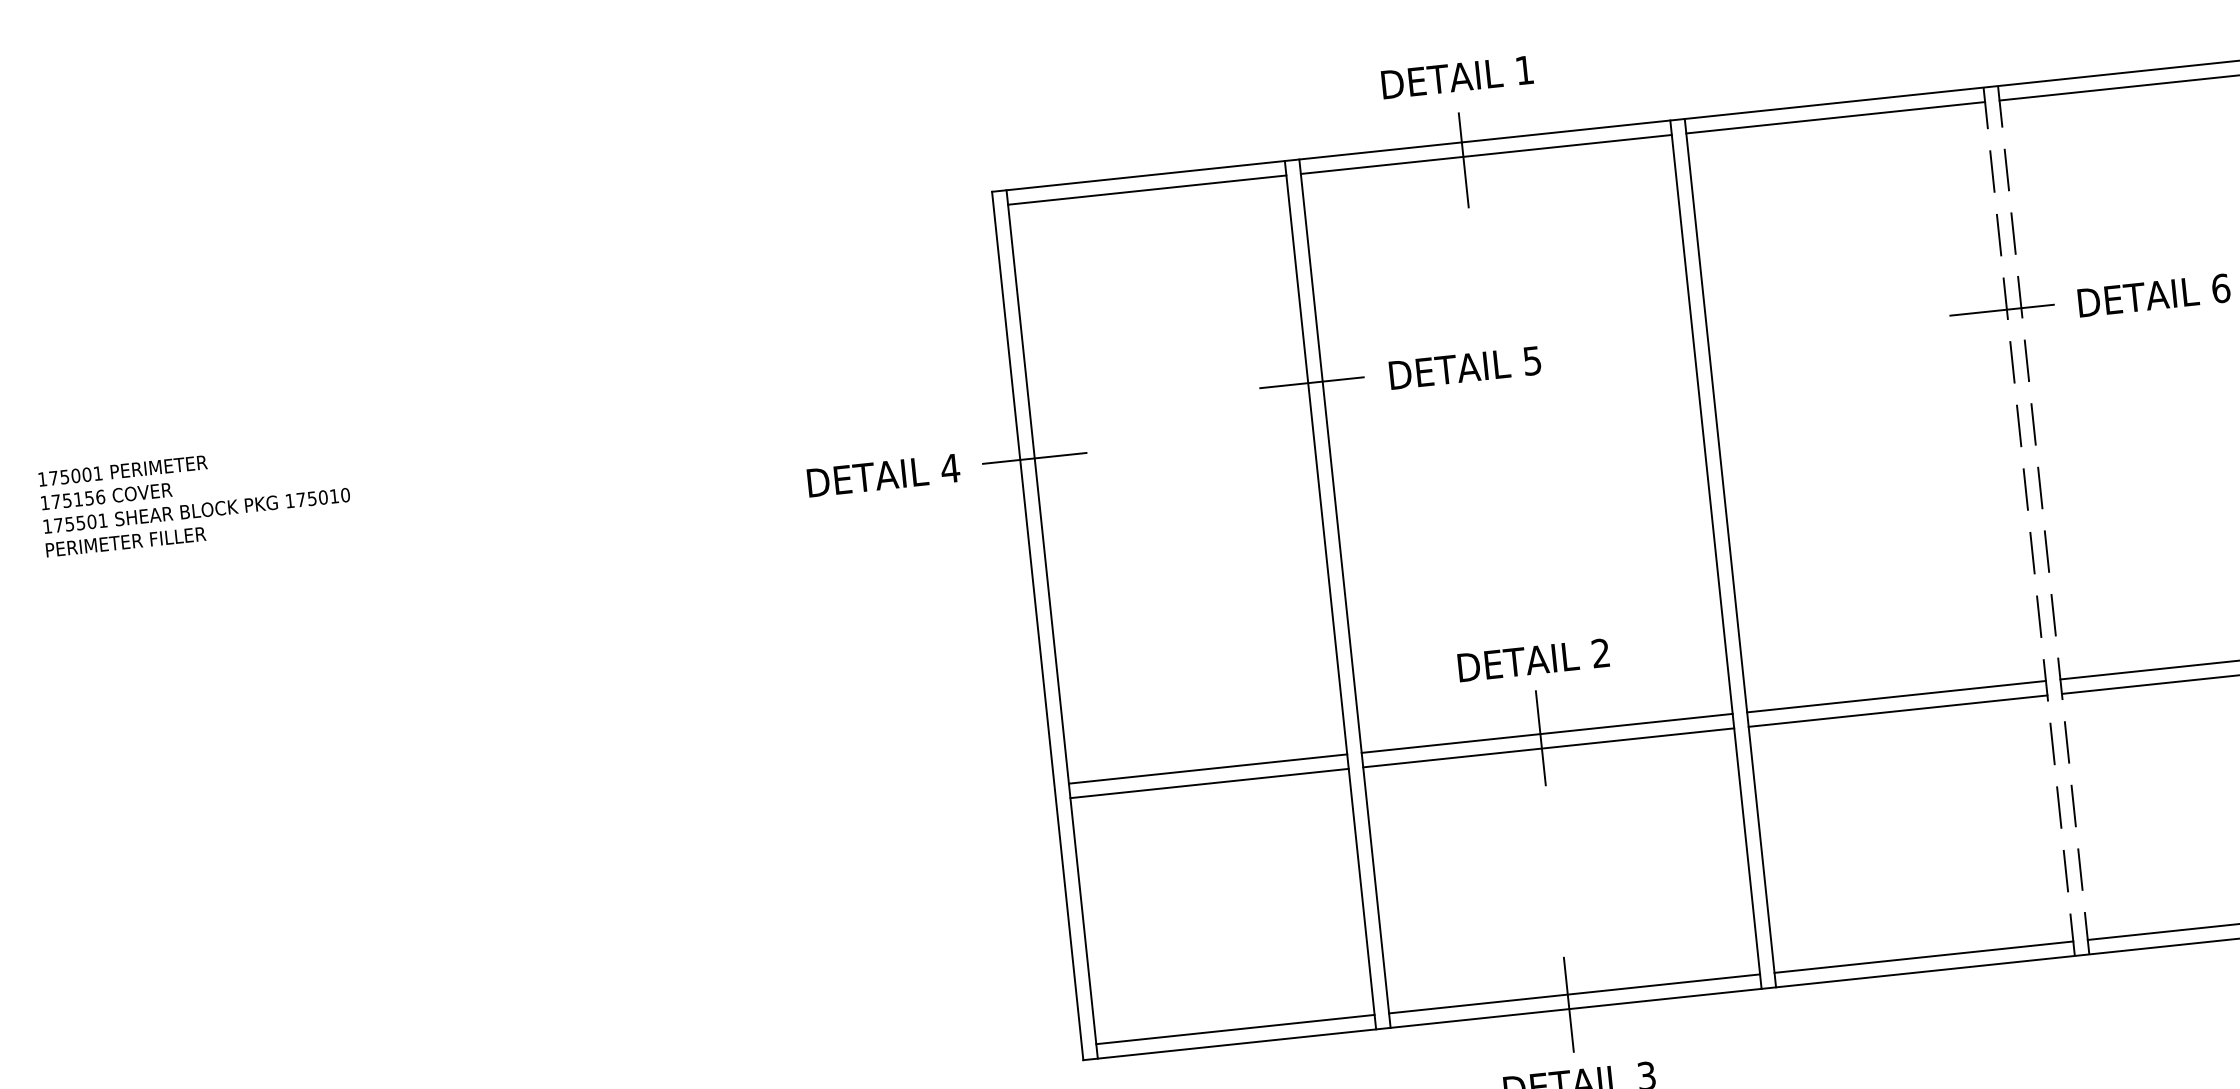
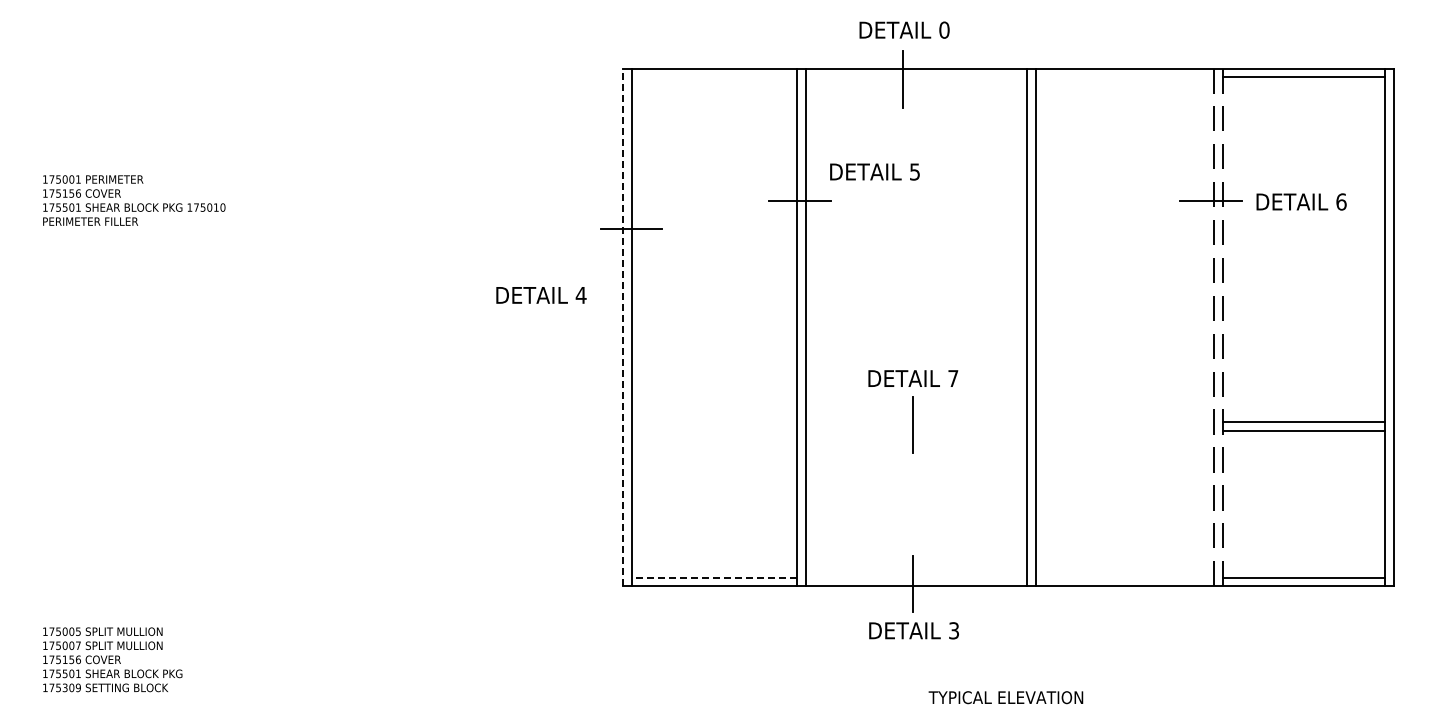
text: (1524, 69) -> (944, 29), 1 -> 0
line: (1835, 117) -> (1124, 77), removed
line: (1486, 154) -> (916, 77), removed
line: (1147, 190) -> (714, 77), removed
text: (1464, 367) -> (874, 171), moved
text: (883, 475) -> (541, 295), moved
line: (1036, 625) -> (622, 327), solid -> dashed
text: (1601, 653) -> (953, 378), 2 -> 7
line: (1895, 696) -> (1124, 422), removed
line: (1897, 711) -> (1124, 431), removed
line: (1546, 733) -> (916, 422), removed
line: (1548, 748) -> (916, 431), removed
line: (1208, 769) -> (714, 422), removed
line: (1209, 784) -> (714, 431), removed
line: (1923, 956) -> (1124, 577), removed
line: (1574, 993) -> (916, 577), removed
line: (1235, 1029) -> (714, 577), solid -> dashed

